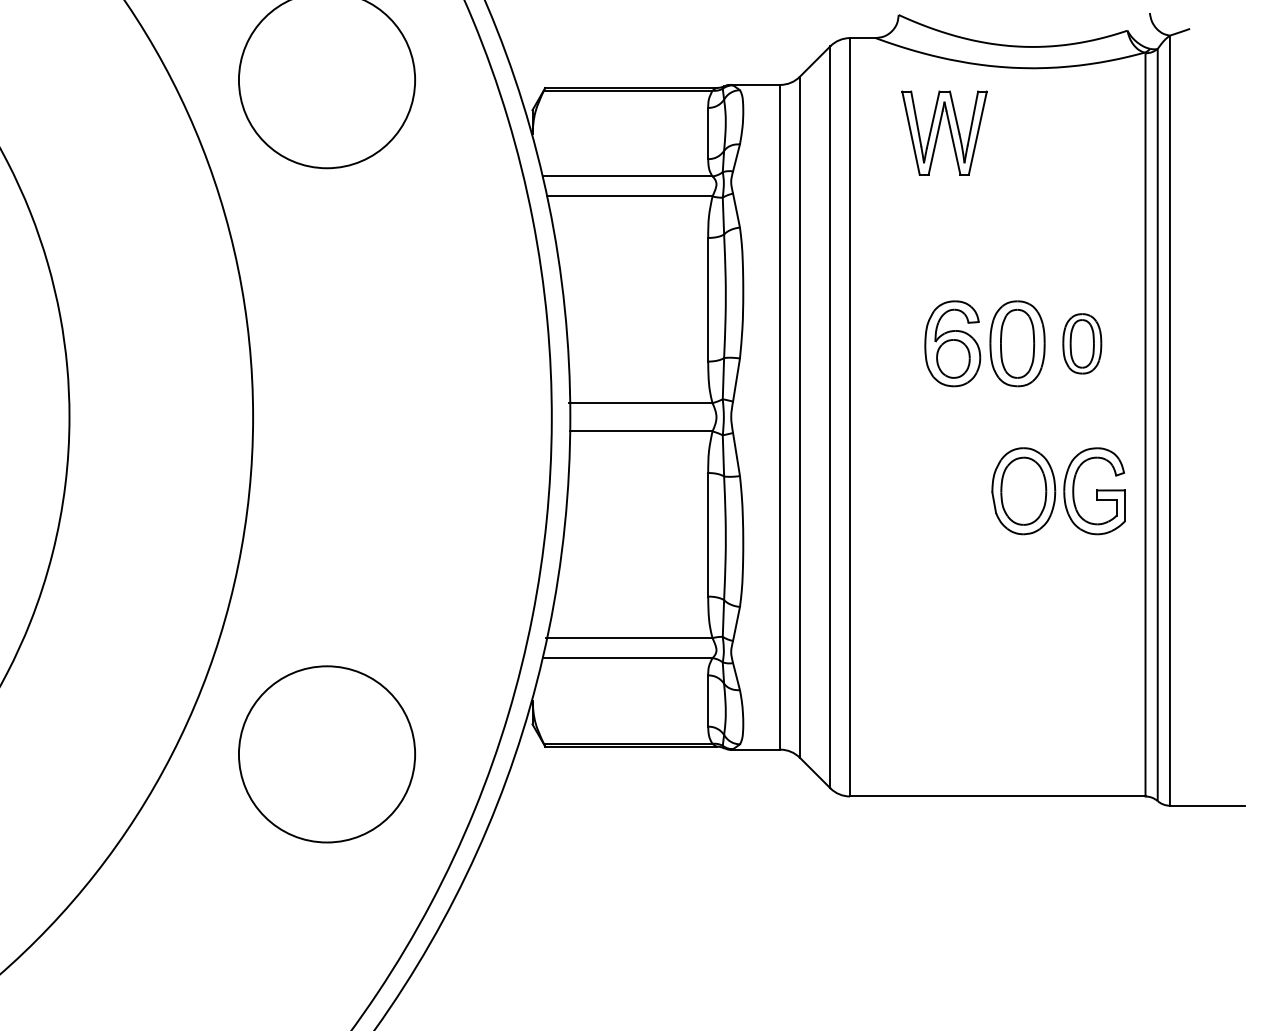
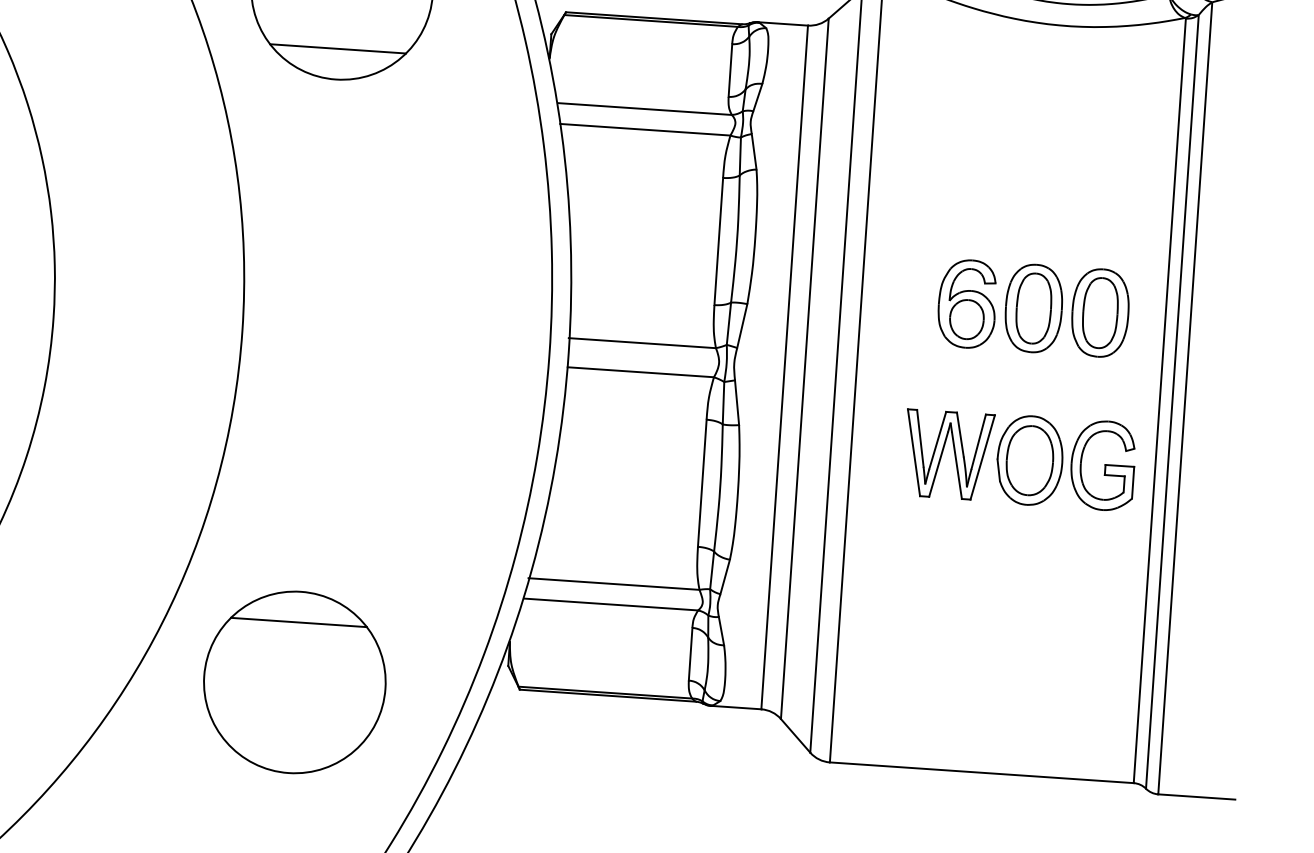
part: (944, 132) -> (948, 454), moved
line: (327, 138) -> (338, 48), added
part: (1082, 343) -> (1100, 312), size x1.43
line: (327, 696) -> (299, 622), added

